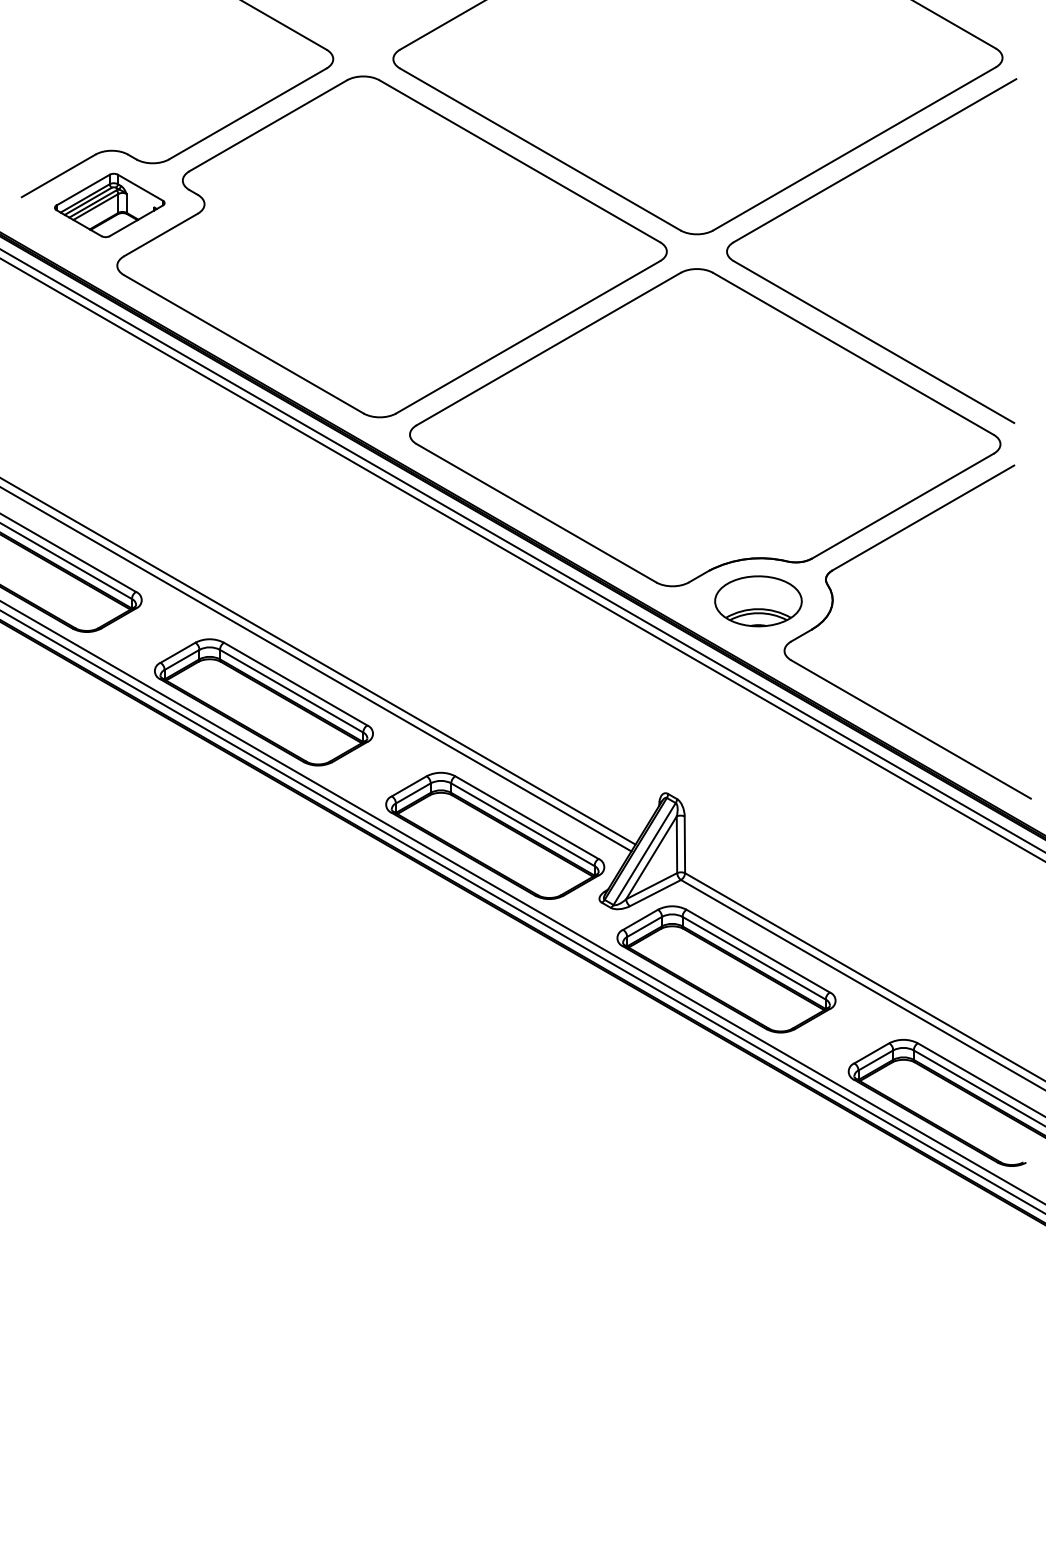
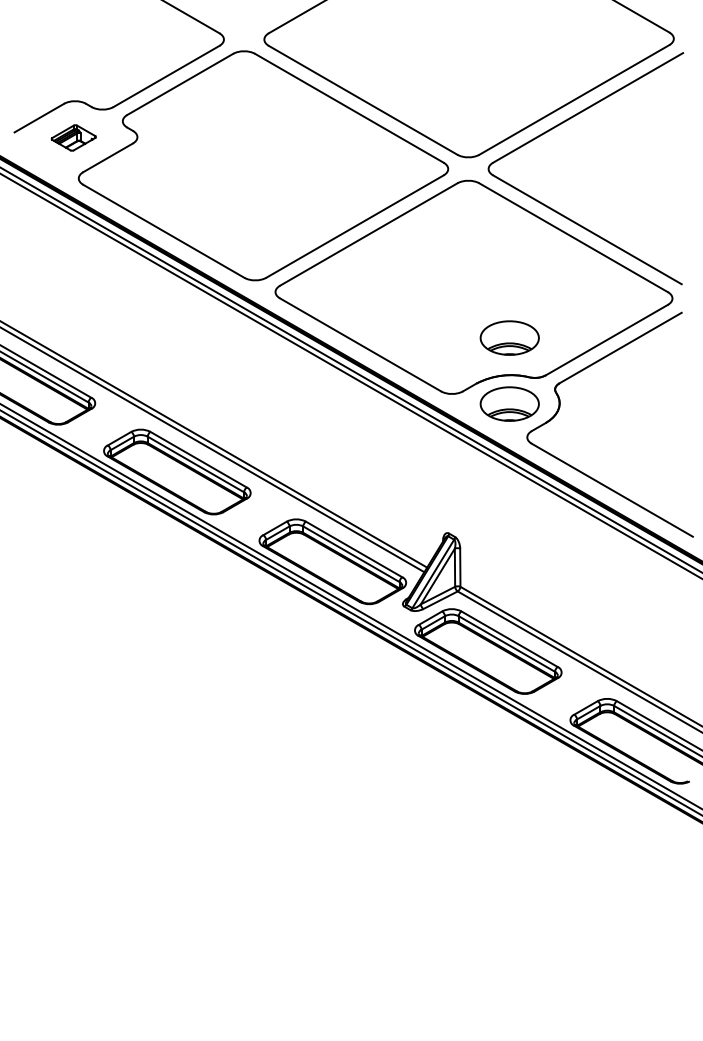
part: (109, 204) -> (73, 137), size x0.6
part: (758, 502) -> (509, 337), added

